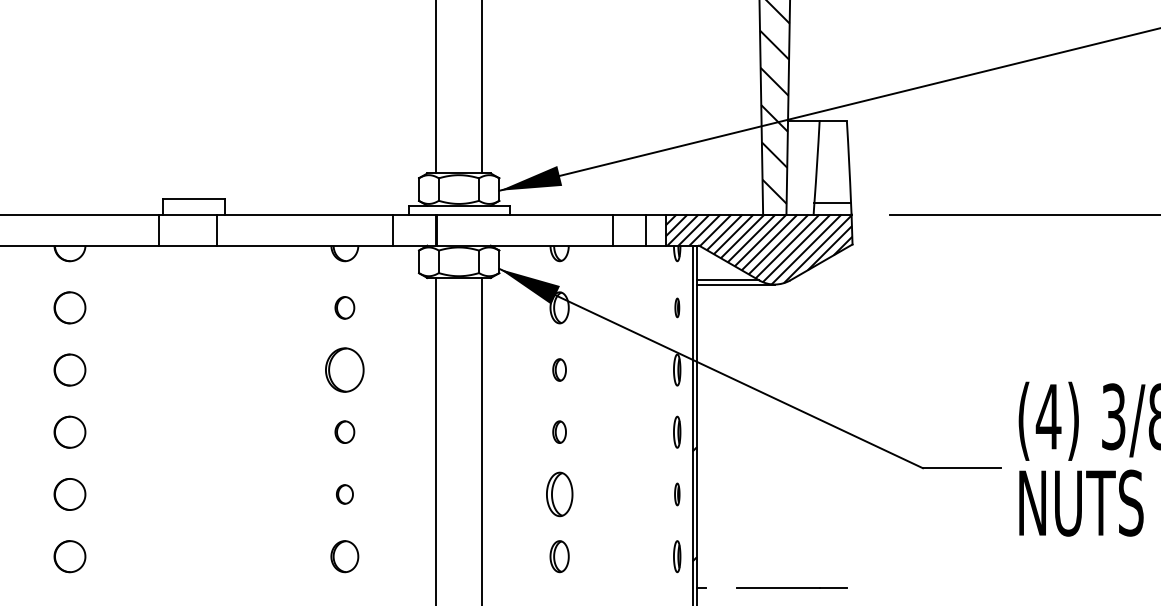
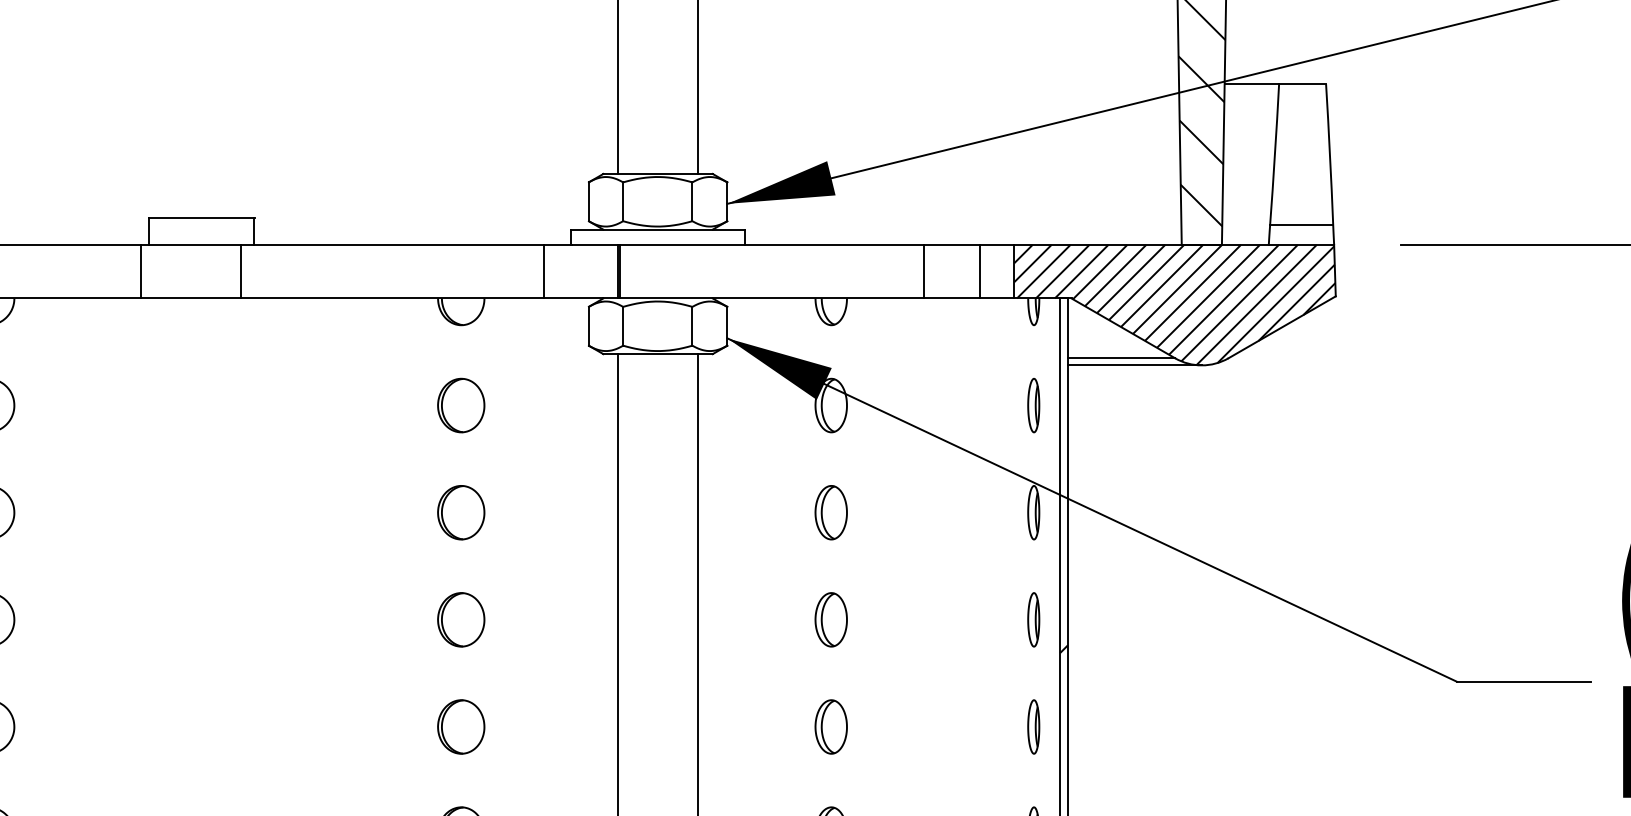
part: (344, 307) -> (460, 404), size x1.43
part: (677, 307) -> (1034, 404), size x1.67
part: (344, 369) -> (460, 511), size x0.71
part: (559, 369) -> (830, 511), size x1.43
part: (344, 431) -> (460, 618), size x1.43
part: (559, 431) -> (830, 618), size x1.43
part: (344, 494) -> (460, 727), size x1.67
part: (559, 494) -> (830, 727), size x0.71
part: (677, 494) -> (1034, 727), size x1.43

